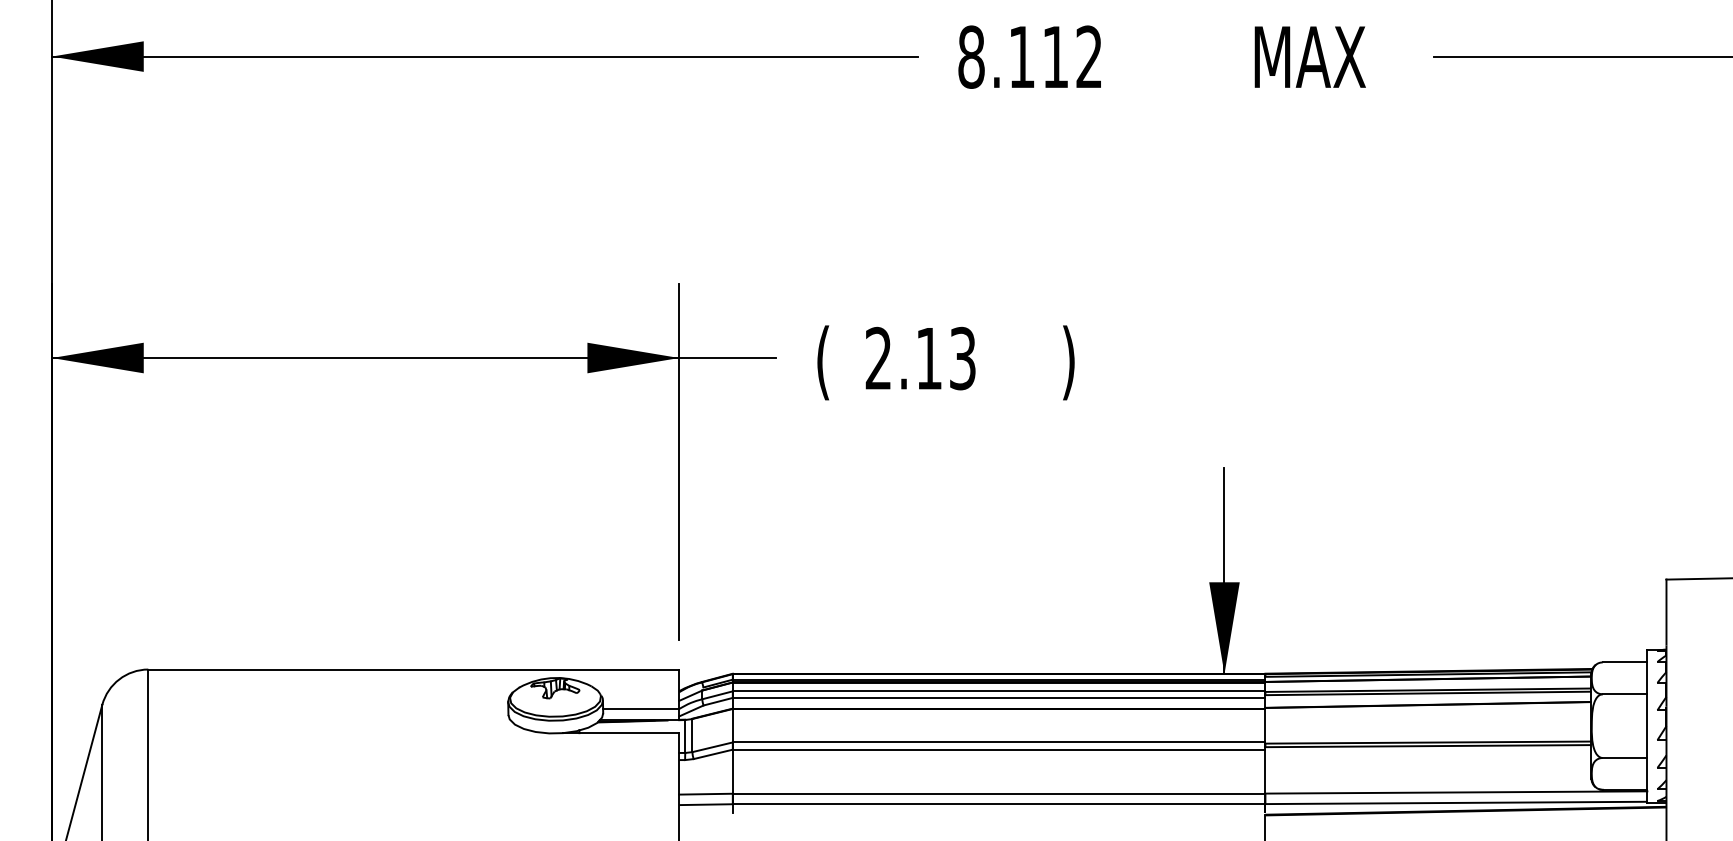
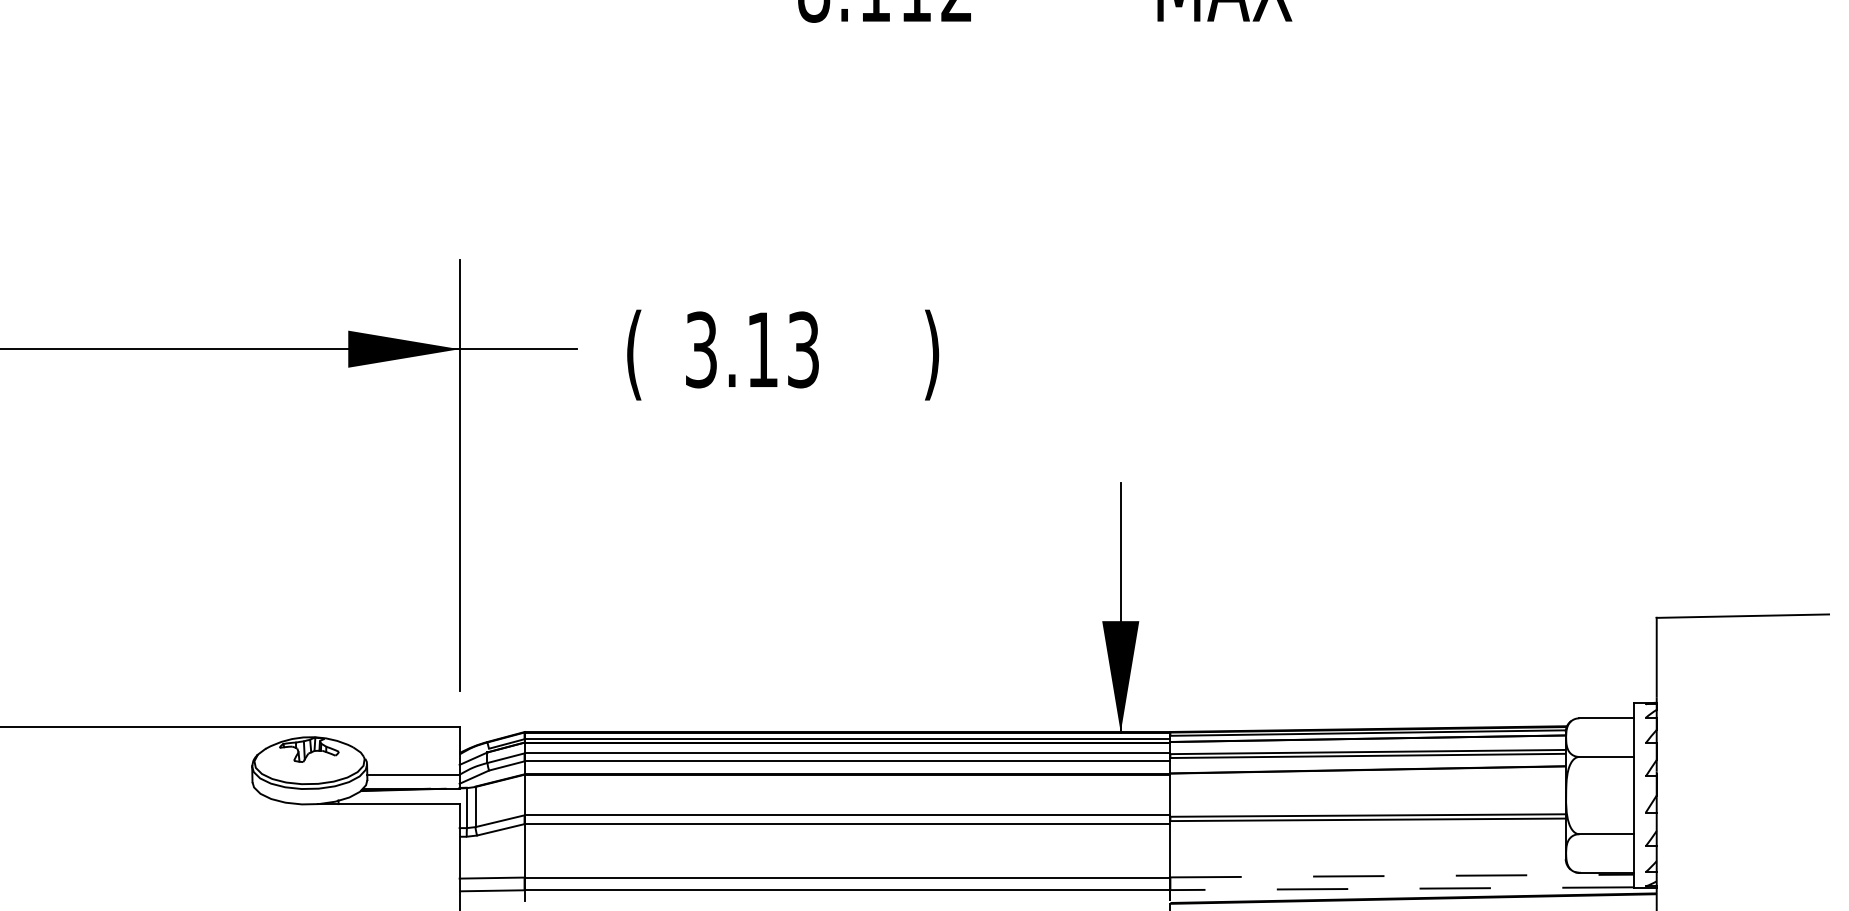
text: (878, 358) -> (701, 349), 2.13 -> 3.13
line: (1456, 792) -> (1402, 876), solid -> dashed
line: (1456, 802) -> (1402, 888), solid -> dashed

